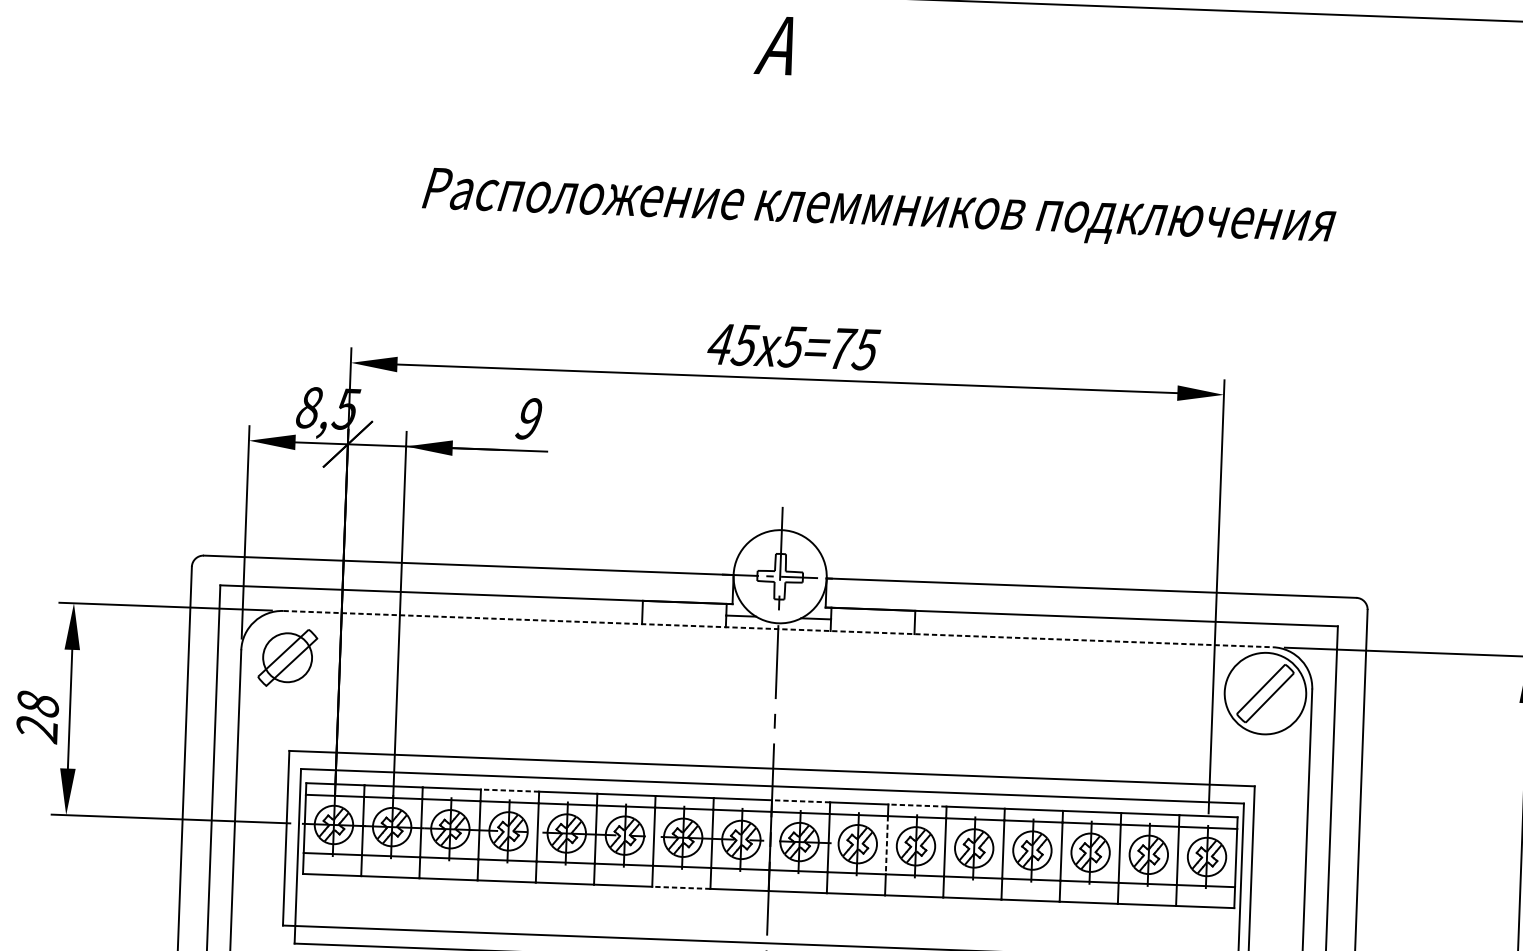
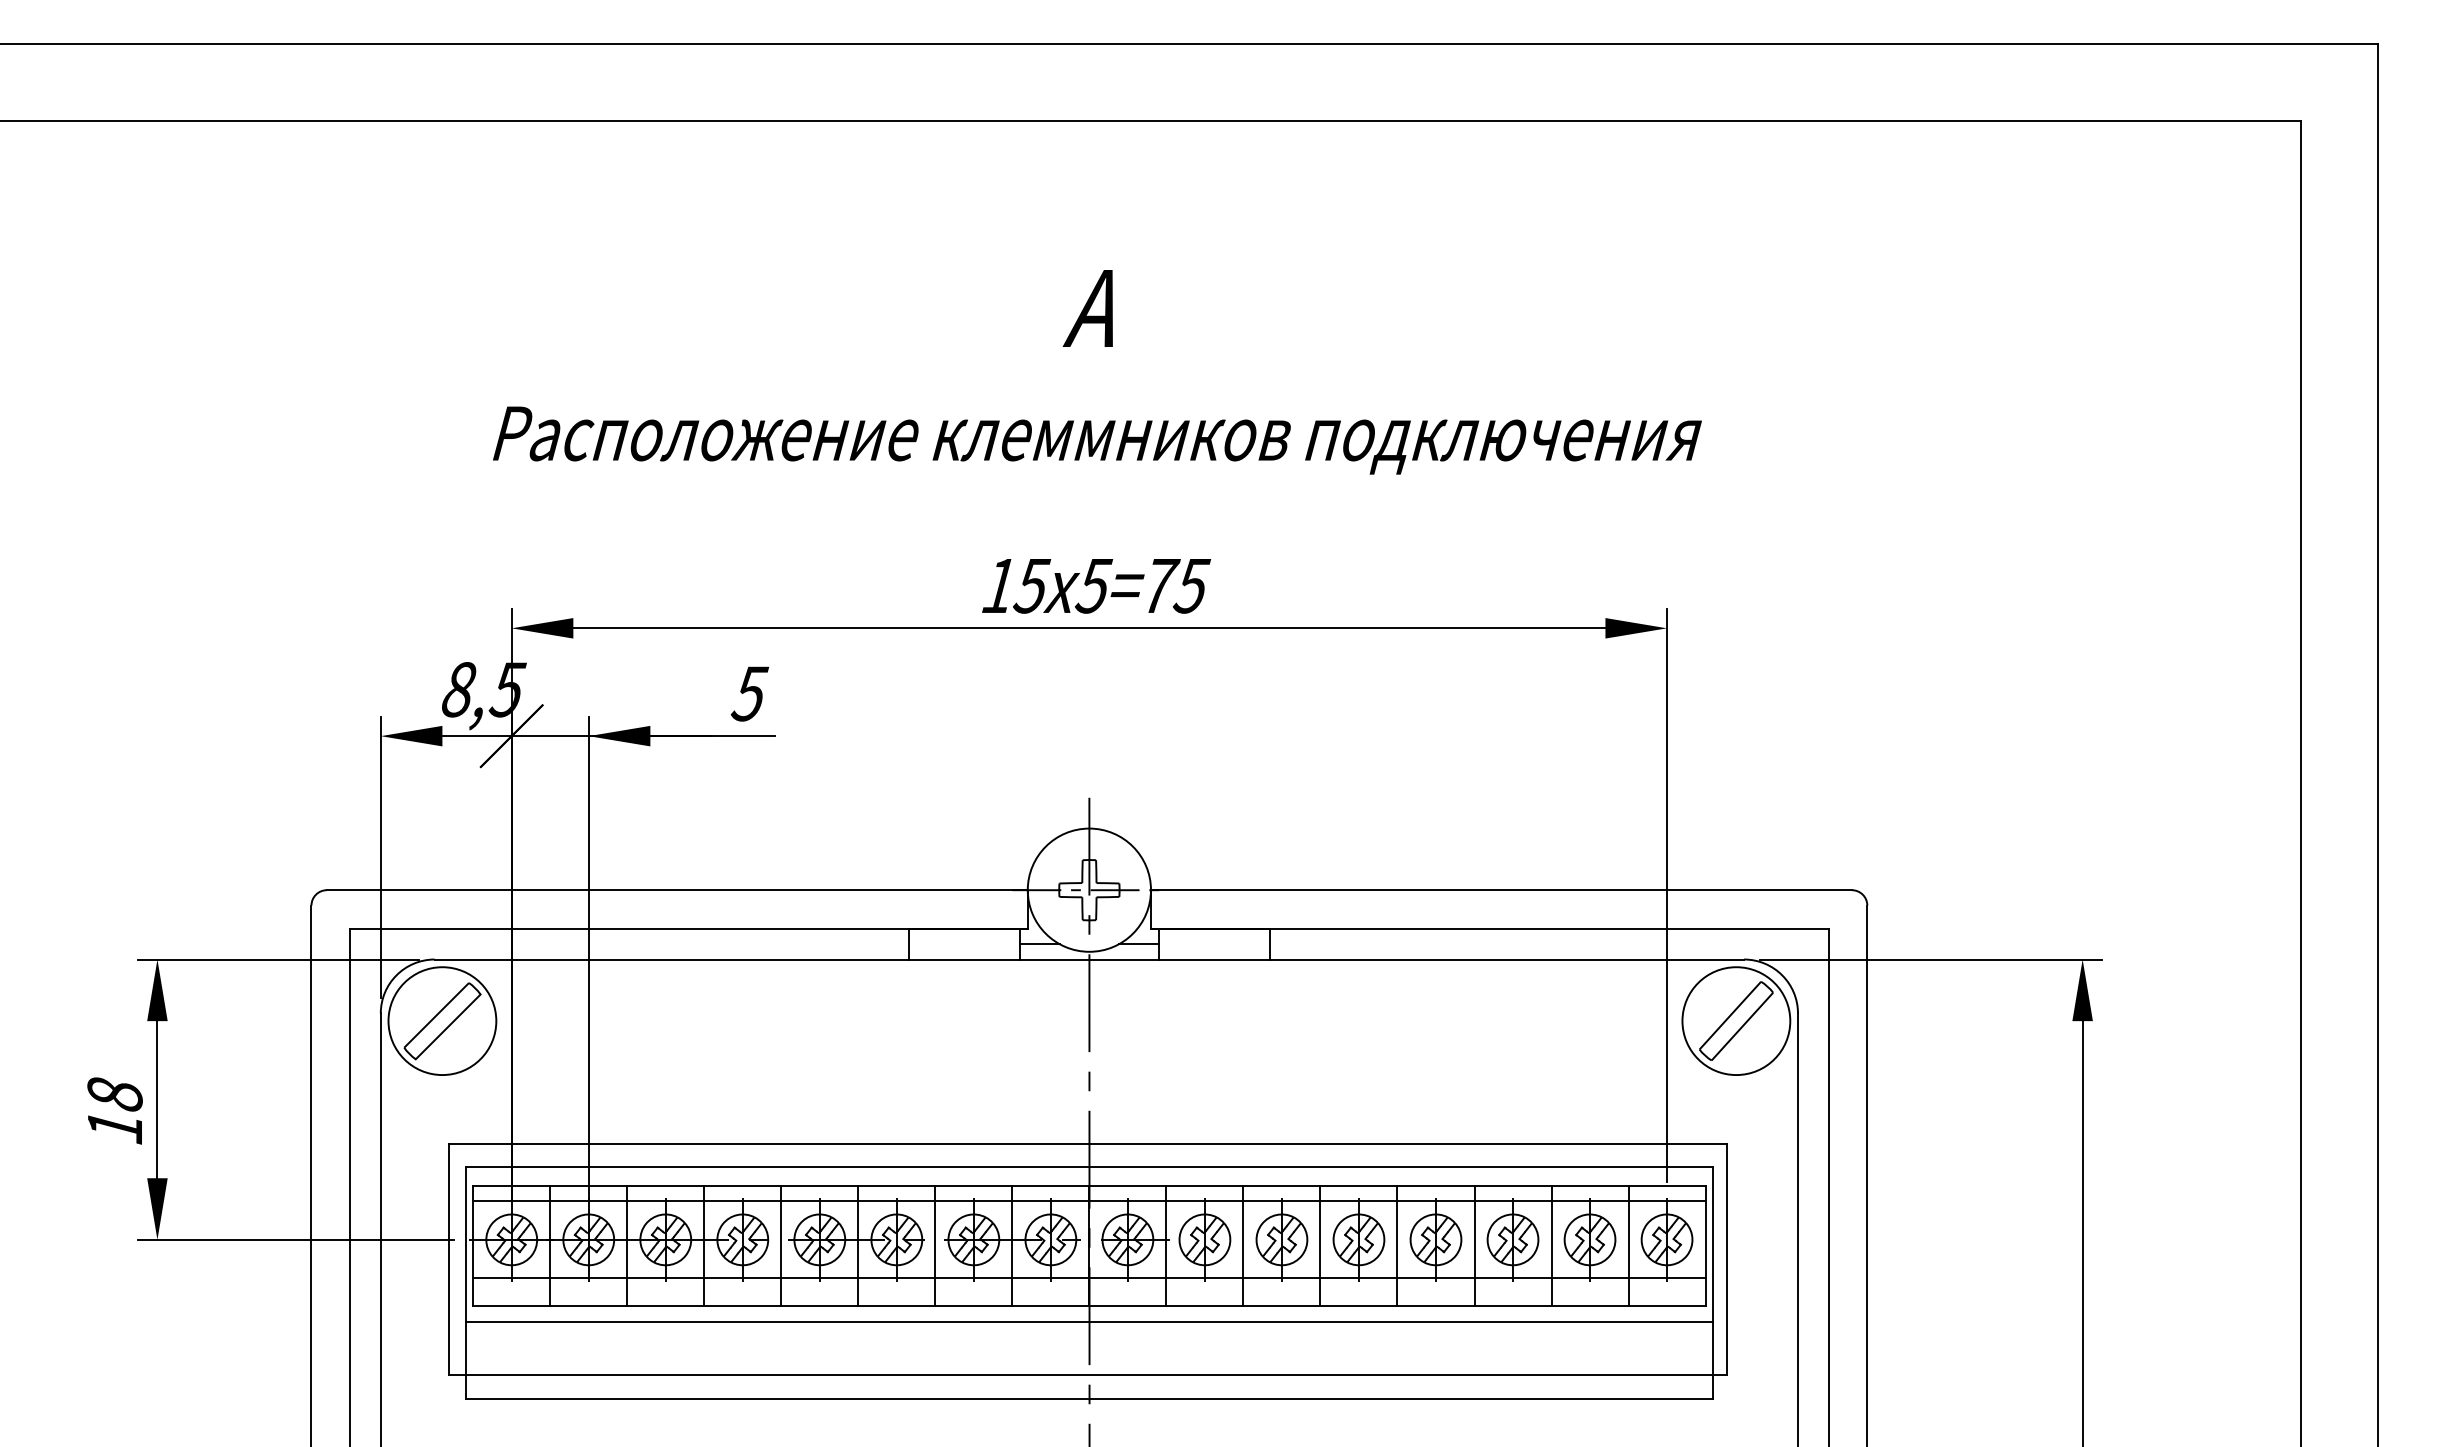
text: (773, 45) -> (1087, 308), moved
text: (879, 209) -> (1097, 440), moved
text: (720, 343) -> (999, 585), 45 -> 15
text: (528, 418) -> (749, 693), 9 -> 5
line: (778, 629) -> (1089, 959), dashed -> solid
circle: (287, 658) -> (442, 1021), size x1.67
text: (36, 730) -> (114, 1129), 28 -> 18
line: (509, 790) -> (742, 1185), dashed -> solid
line: (800, 800) -> (1127, 1185), dashed -> solid
line: (917, 805) -> (1281, 1185), dashed -> solid
line: (886, 844) -> (1243, 1239), dashed -> solid
line: (681, 888) -> (973, 1306), dashed -> solid
line: (768, 902) -> (1089, 1321), added

